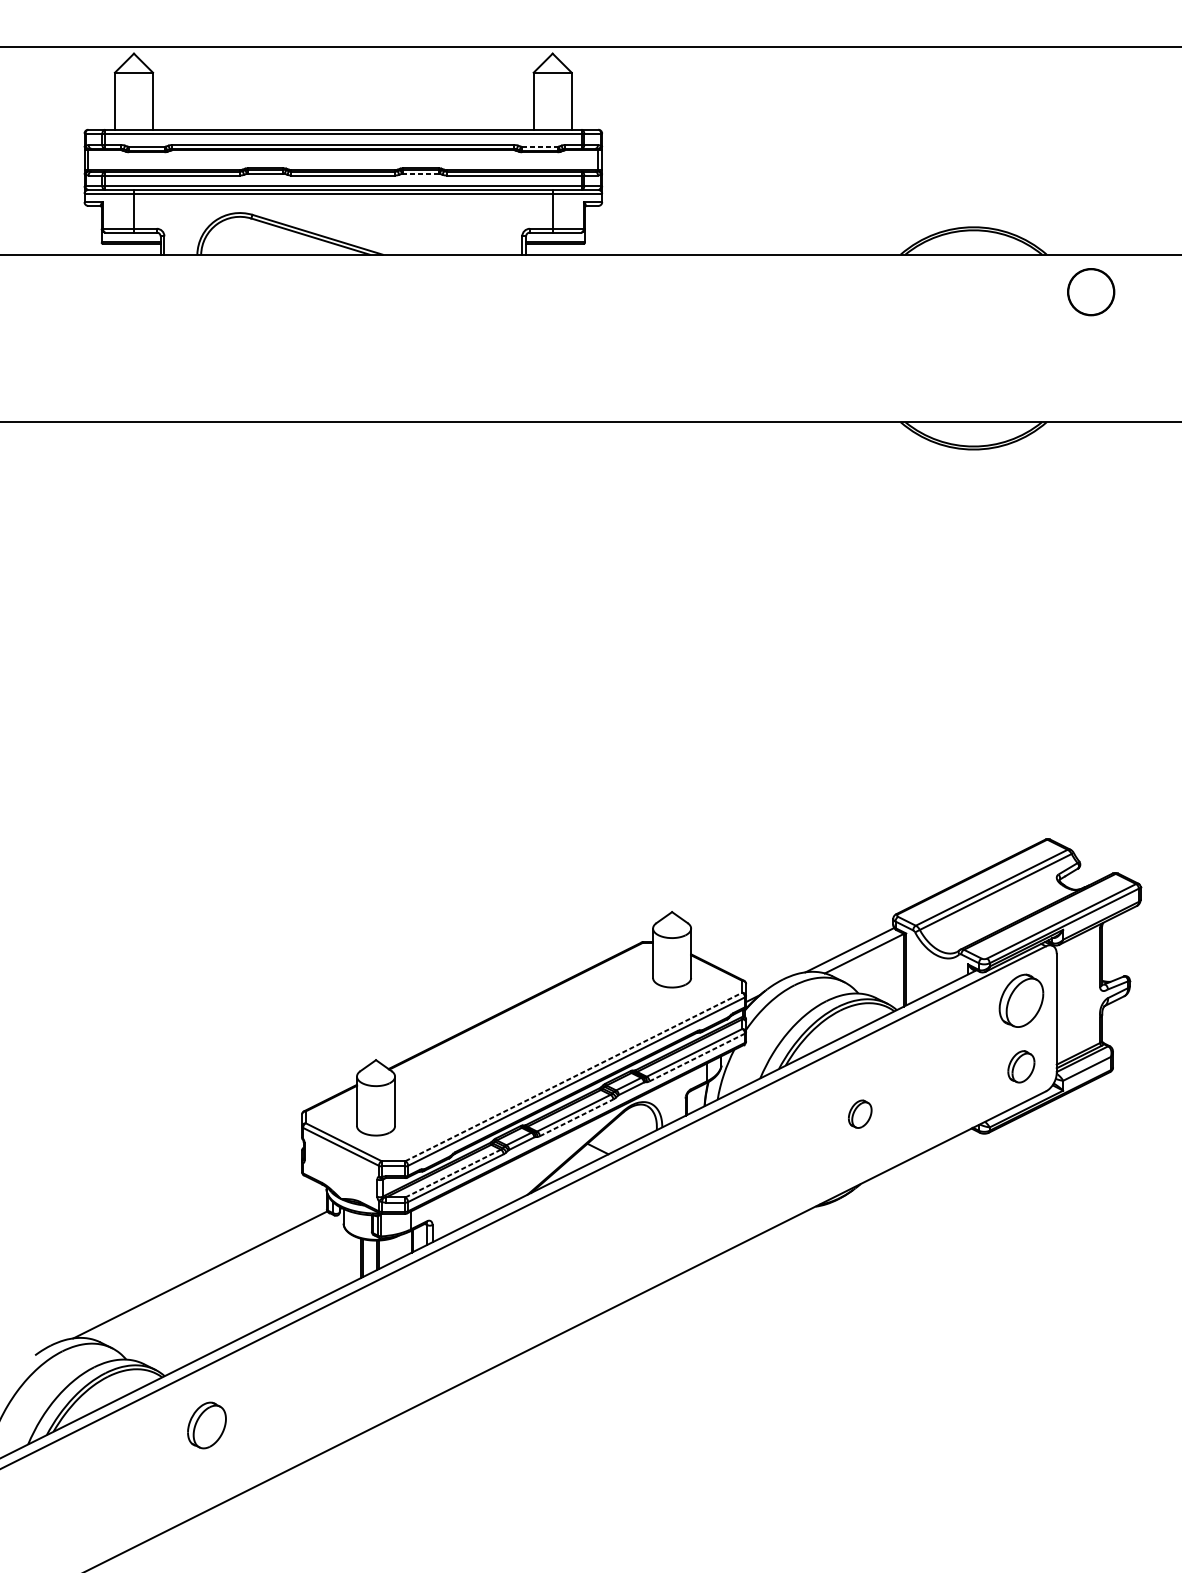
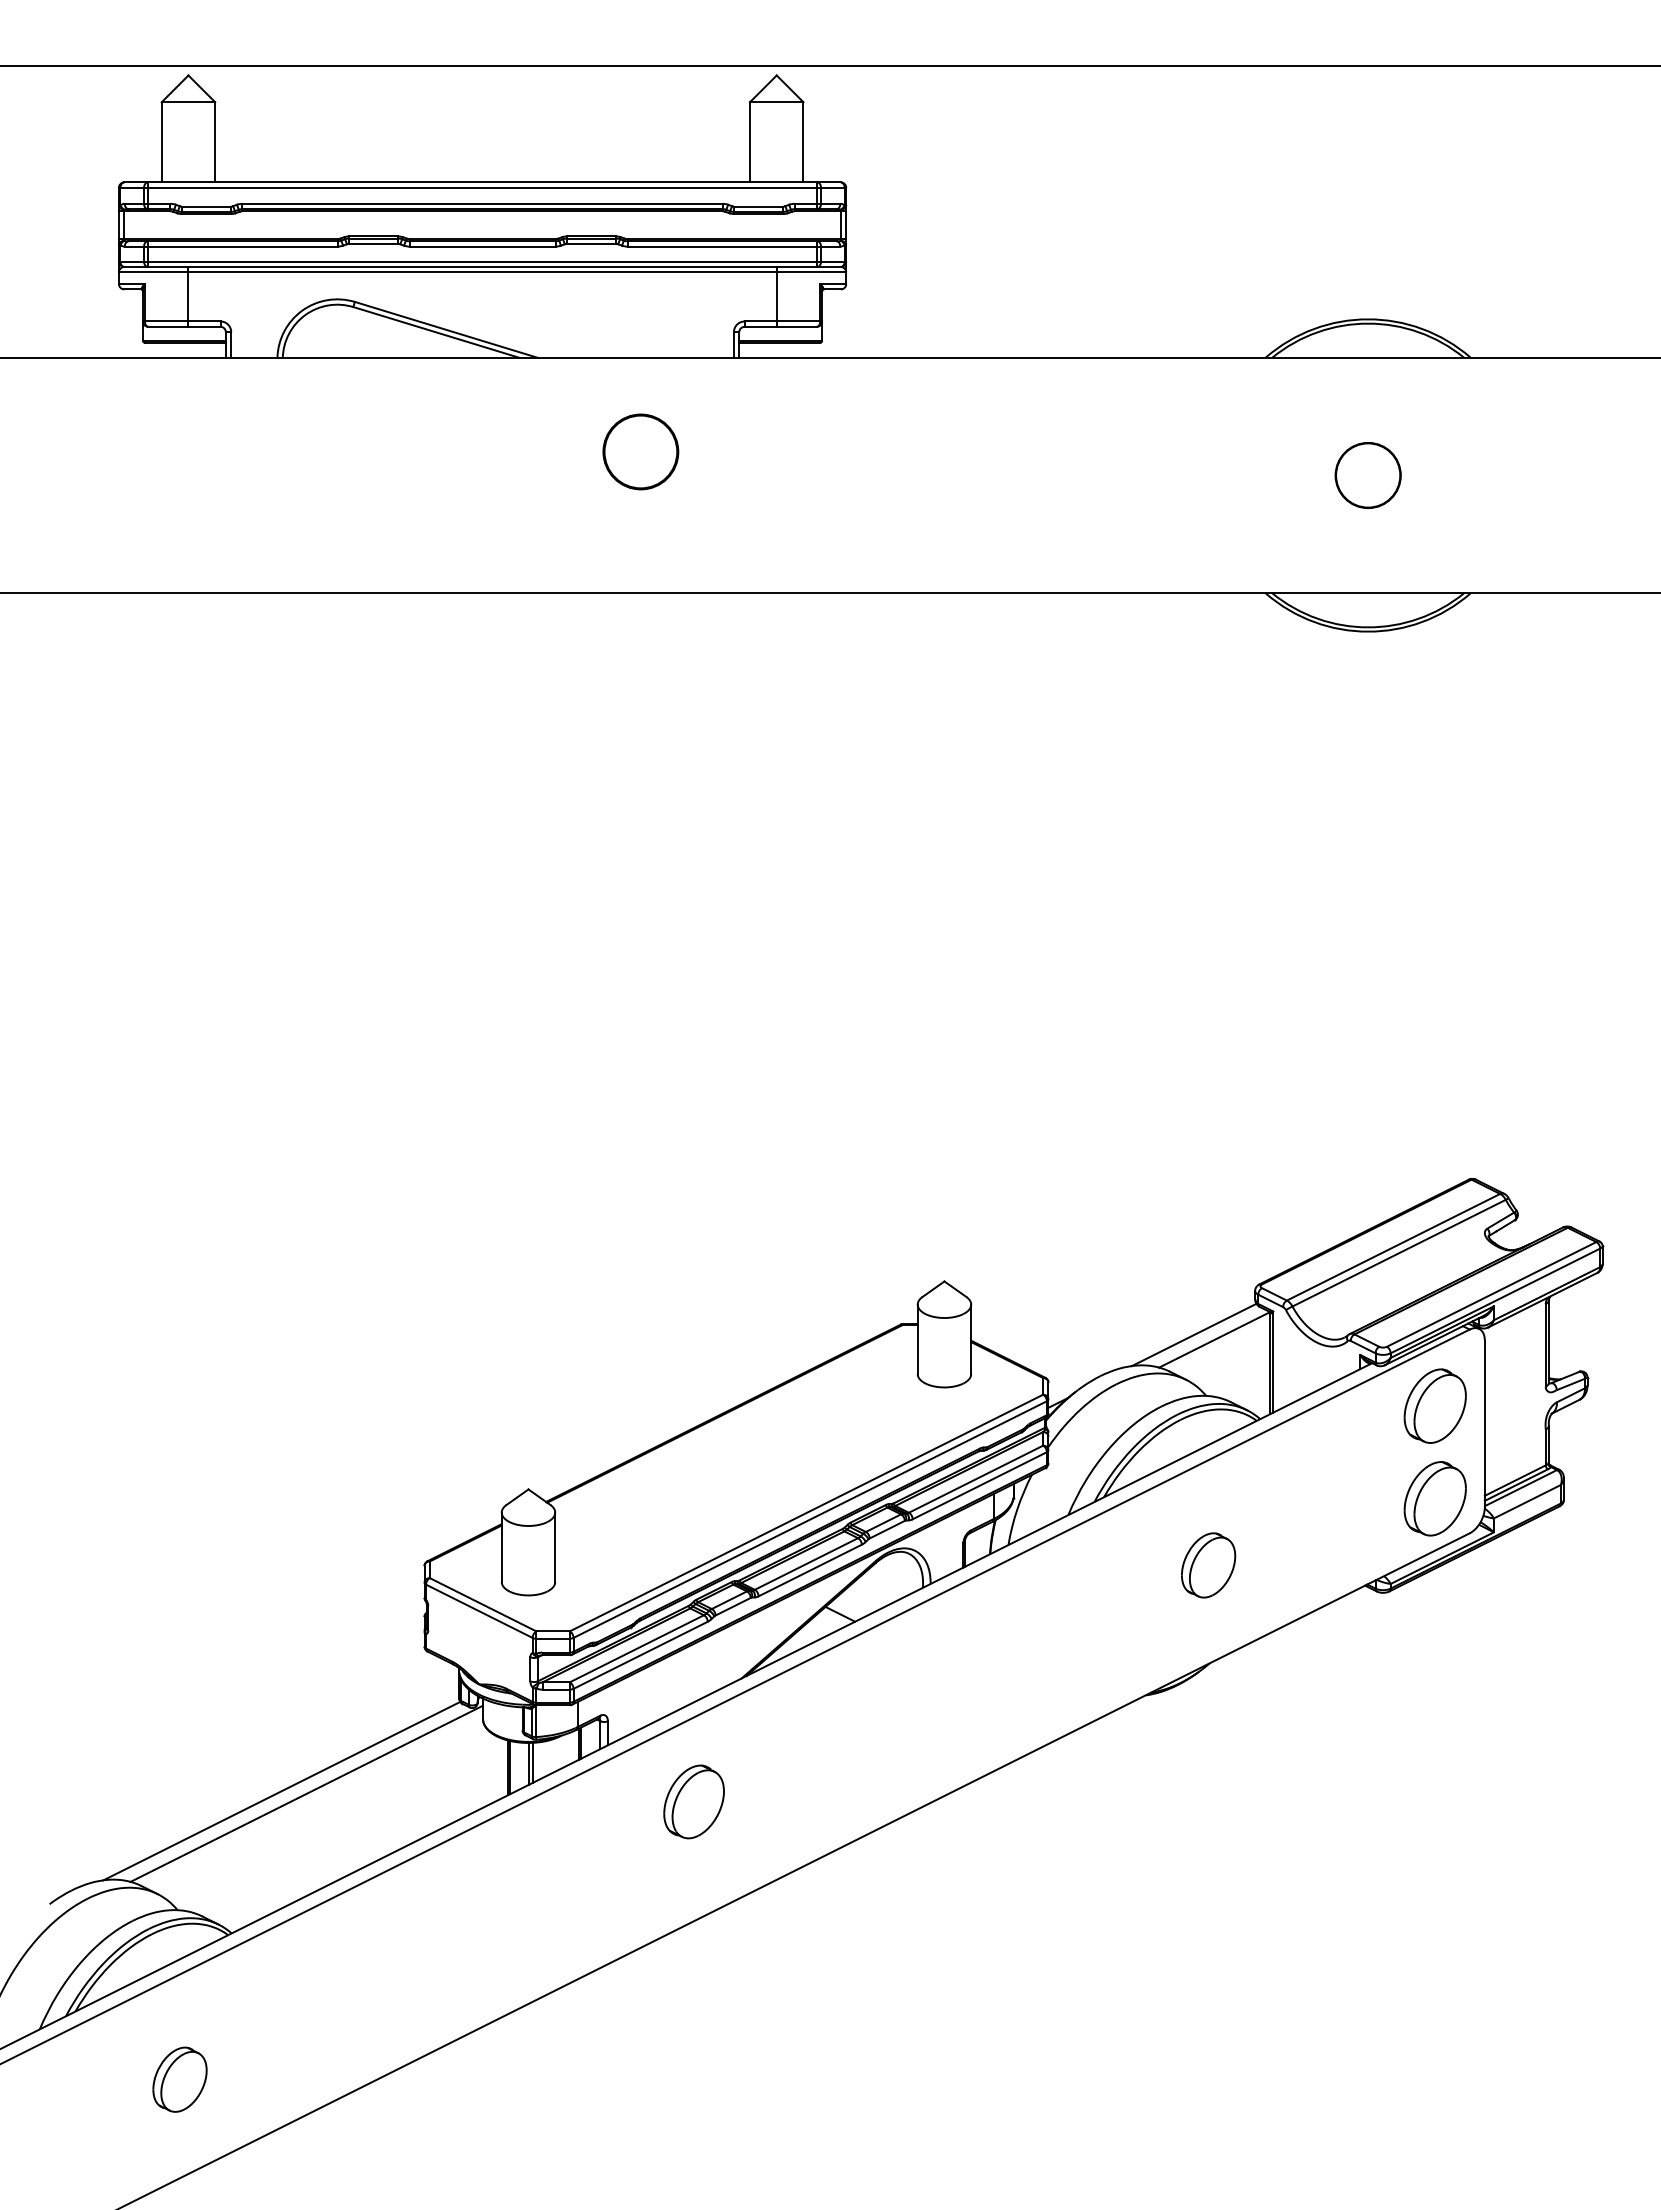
line: (539, 146) -> (758, 206), dashed -> solid
line: (420, 173) -> (591, 243), dashed -> solid
circle: (1090, 292) -> (1367, 475), moved
part: (455, 321) -> (640, 451), added
line: (697, 1057) -> (980, 1485), dashed -> solid
part: (1020, 1066) -> (1434, 1498), size x1.67
line: (573, 1077) -> (806, 1513), dashed -> solid
part: (860, 1114) -> (1208, 1565), size x1.67
line: (576, 1117) -> (810, 1570), dashed -> solid
line: (453, 1173) -> (637, 1648), dashed -> solid
line: (218, 1276) -> (306, 1793), added
part: (493, 1282) -> (693, 1801), added
part: (206, 1425) -> (179, 2079), moved

